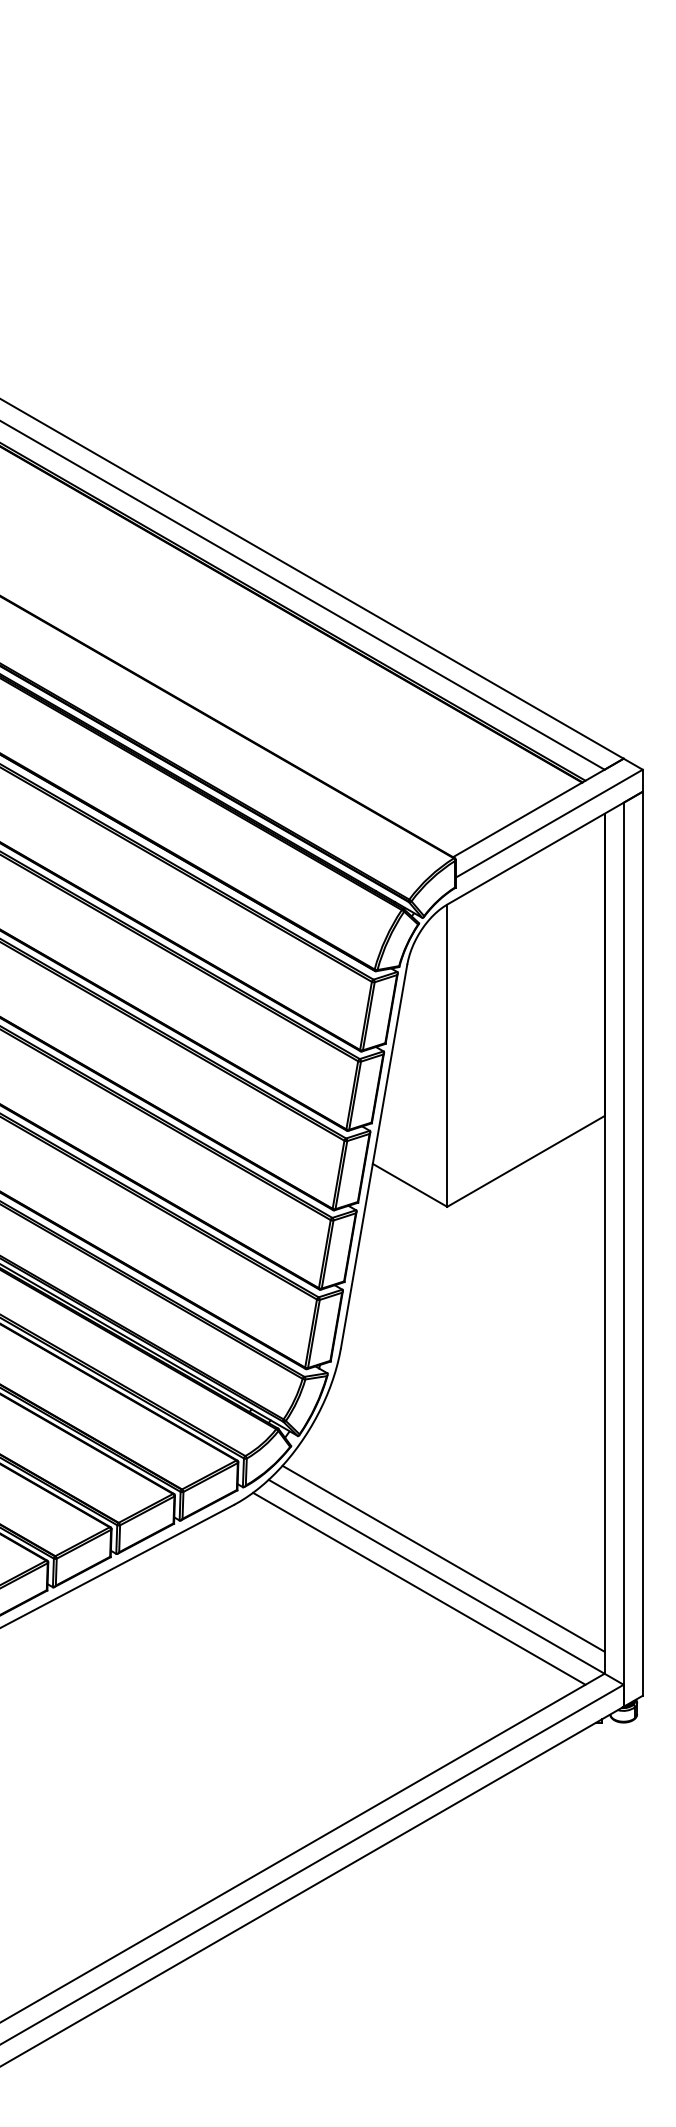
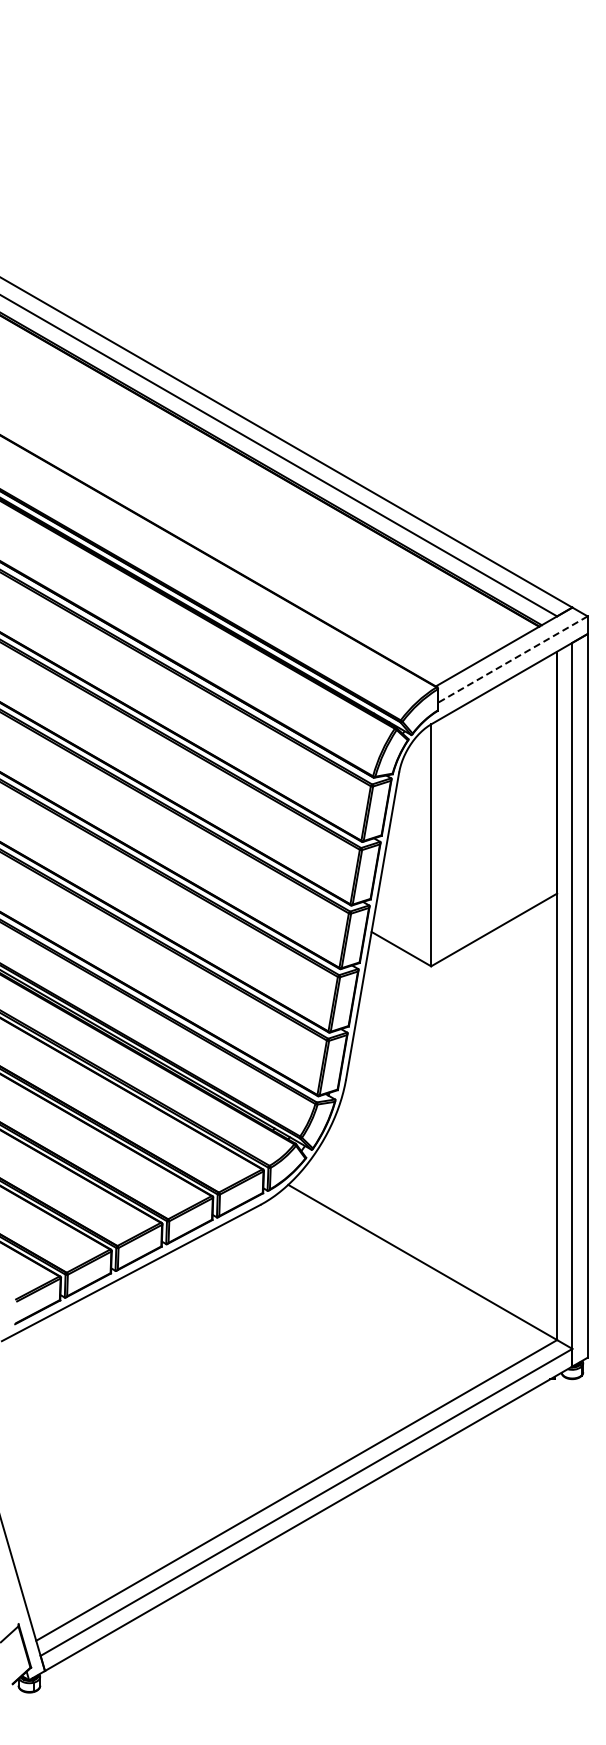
line: (548, 823) -> (512, 659), solid -> dashed
line: (443, 1558) -> (428, 1247), removed
line: (418, 1588) -> (408, 1271), removed

